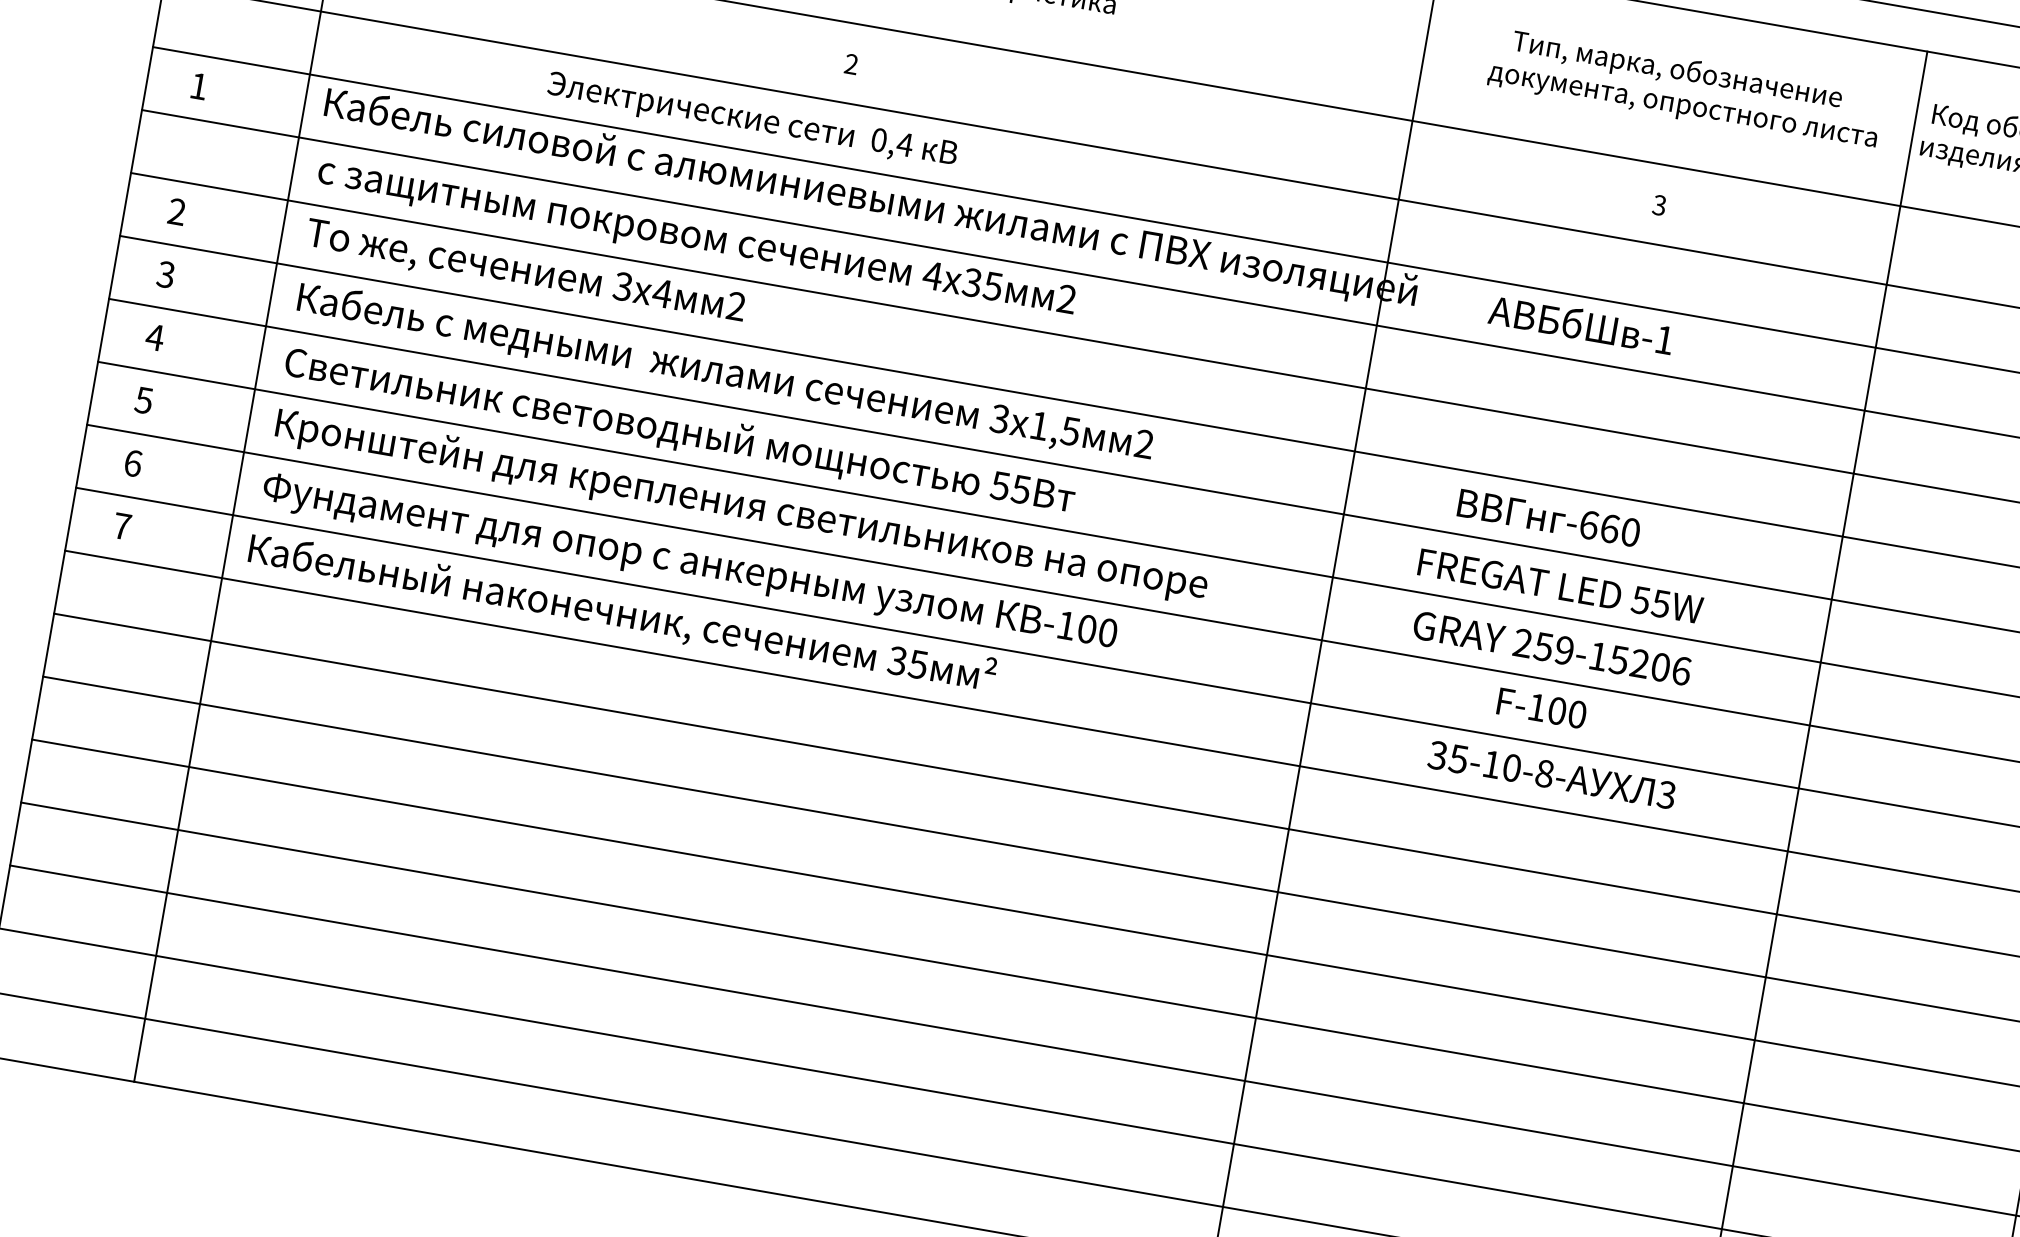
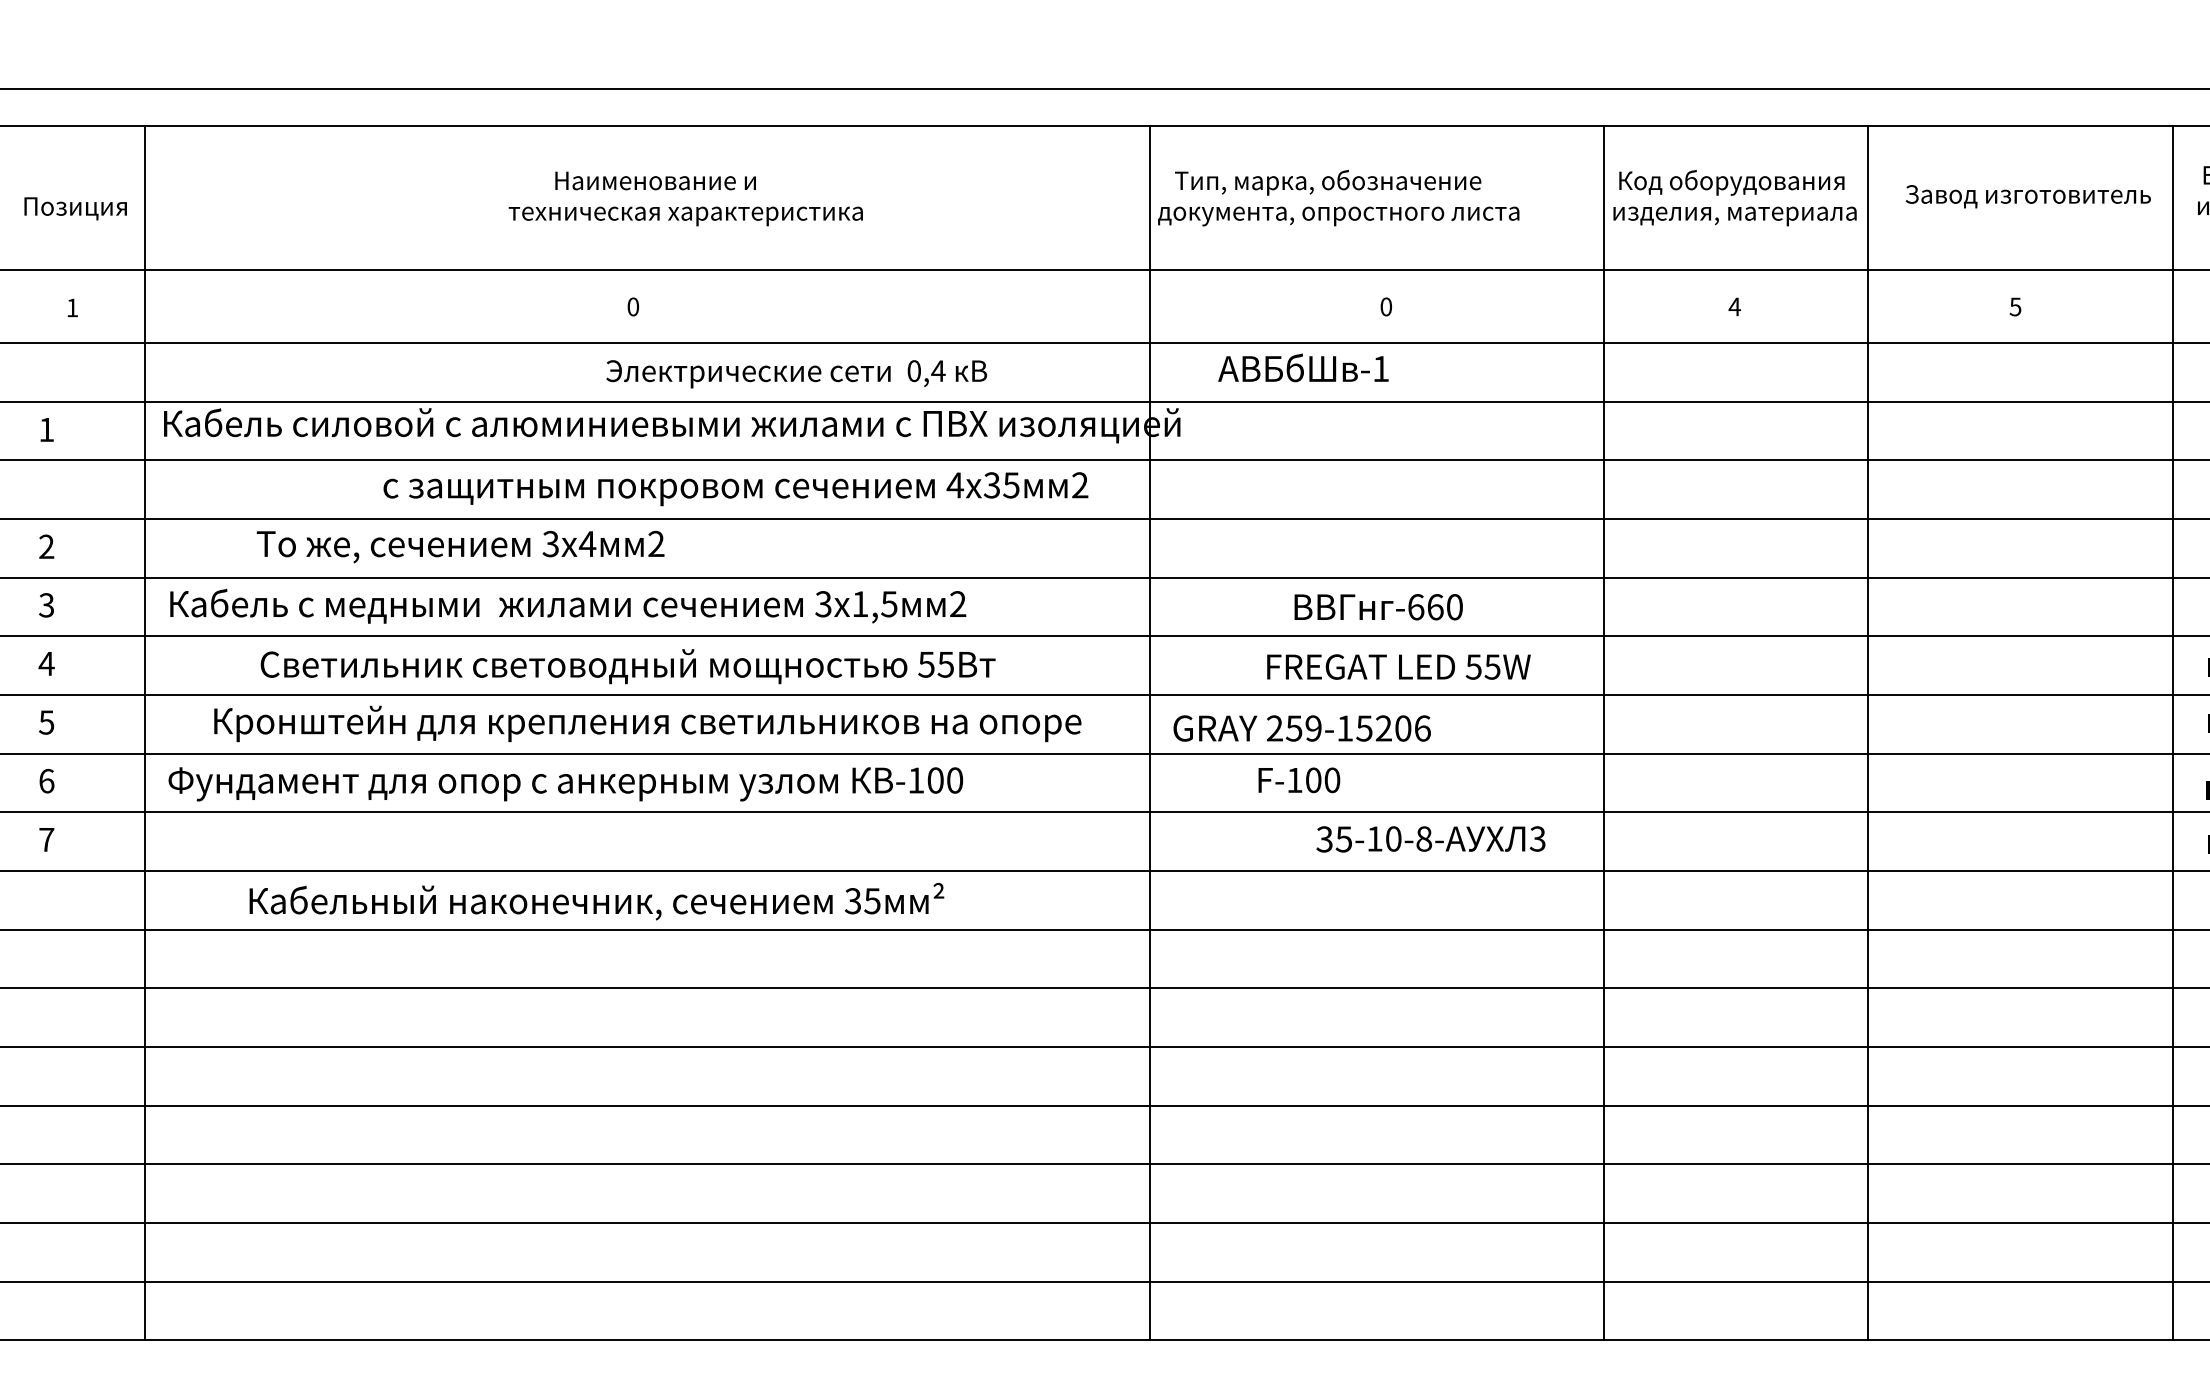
text: (851, 63) -> (633, 306), 2 -> 0
text: (1685, 88) -> (1338, 197), moved
text: (752, 121) -> (796, 374), moved
text: (1659, 204) -> (1386, 306), 3 -> 0
text: (696, 239) -> (735, 489), moved
text: (525, 272) -> (460, 546), moved
text: (1581, 323) -> (1303, 367), moved
text: (679, 431) -> (627, 666), moved
text: (741, 505) -> (647, 723), moved
text: (1548, 518) -> (1378, 607), moved
text: (1560, 585) -> (1398, 666), moved
text: (622, 613) -> (596, 901), moved
text: (1551, 648) -> (1301, 728), moved
text: (1542, 708) -> (1299, 780), moved
text: (1551, 775) -> (1430, 839), moved

